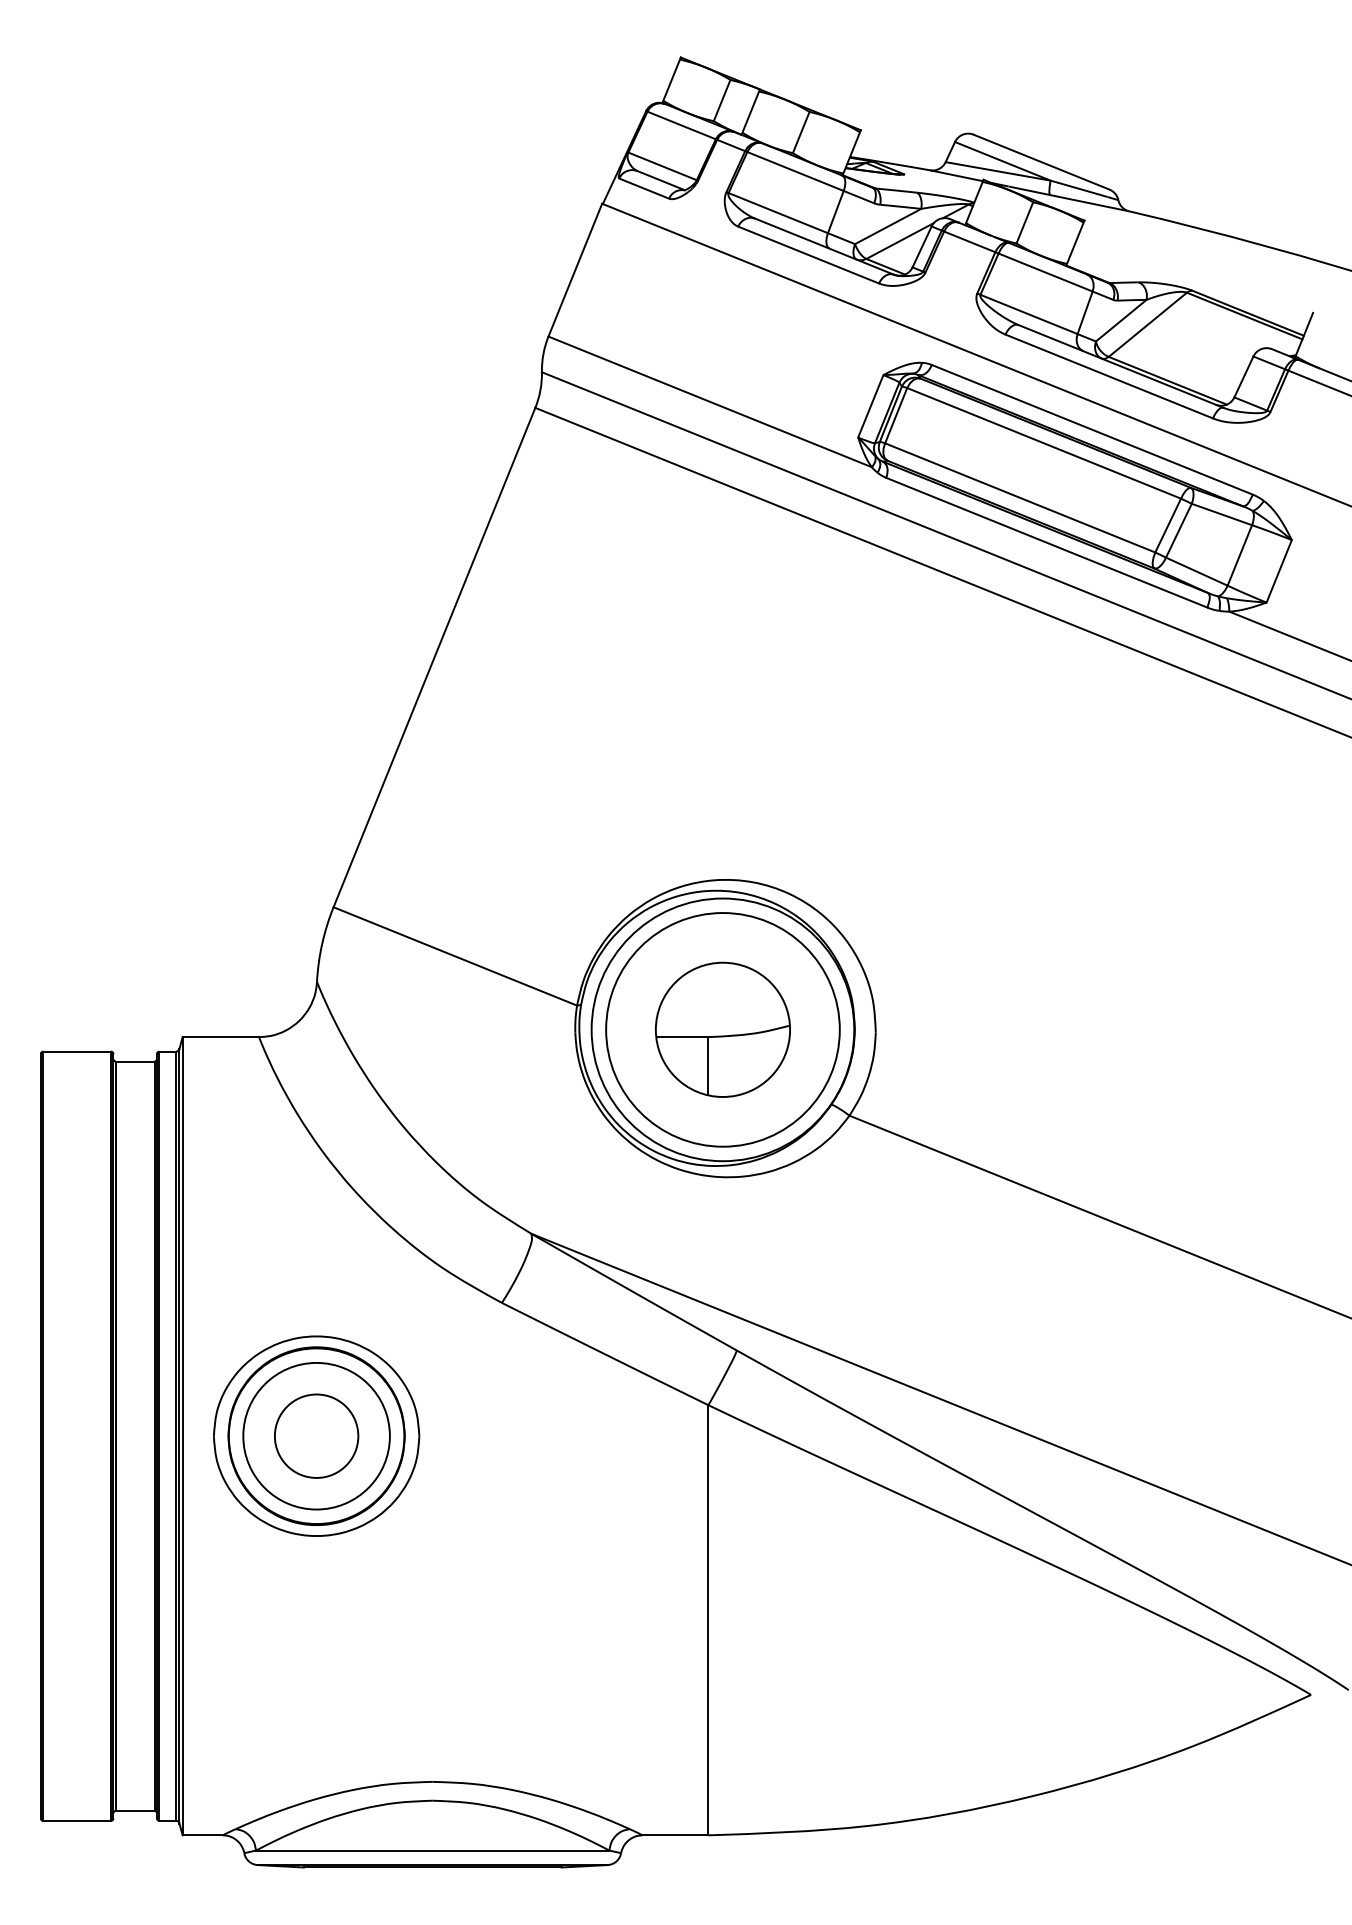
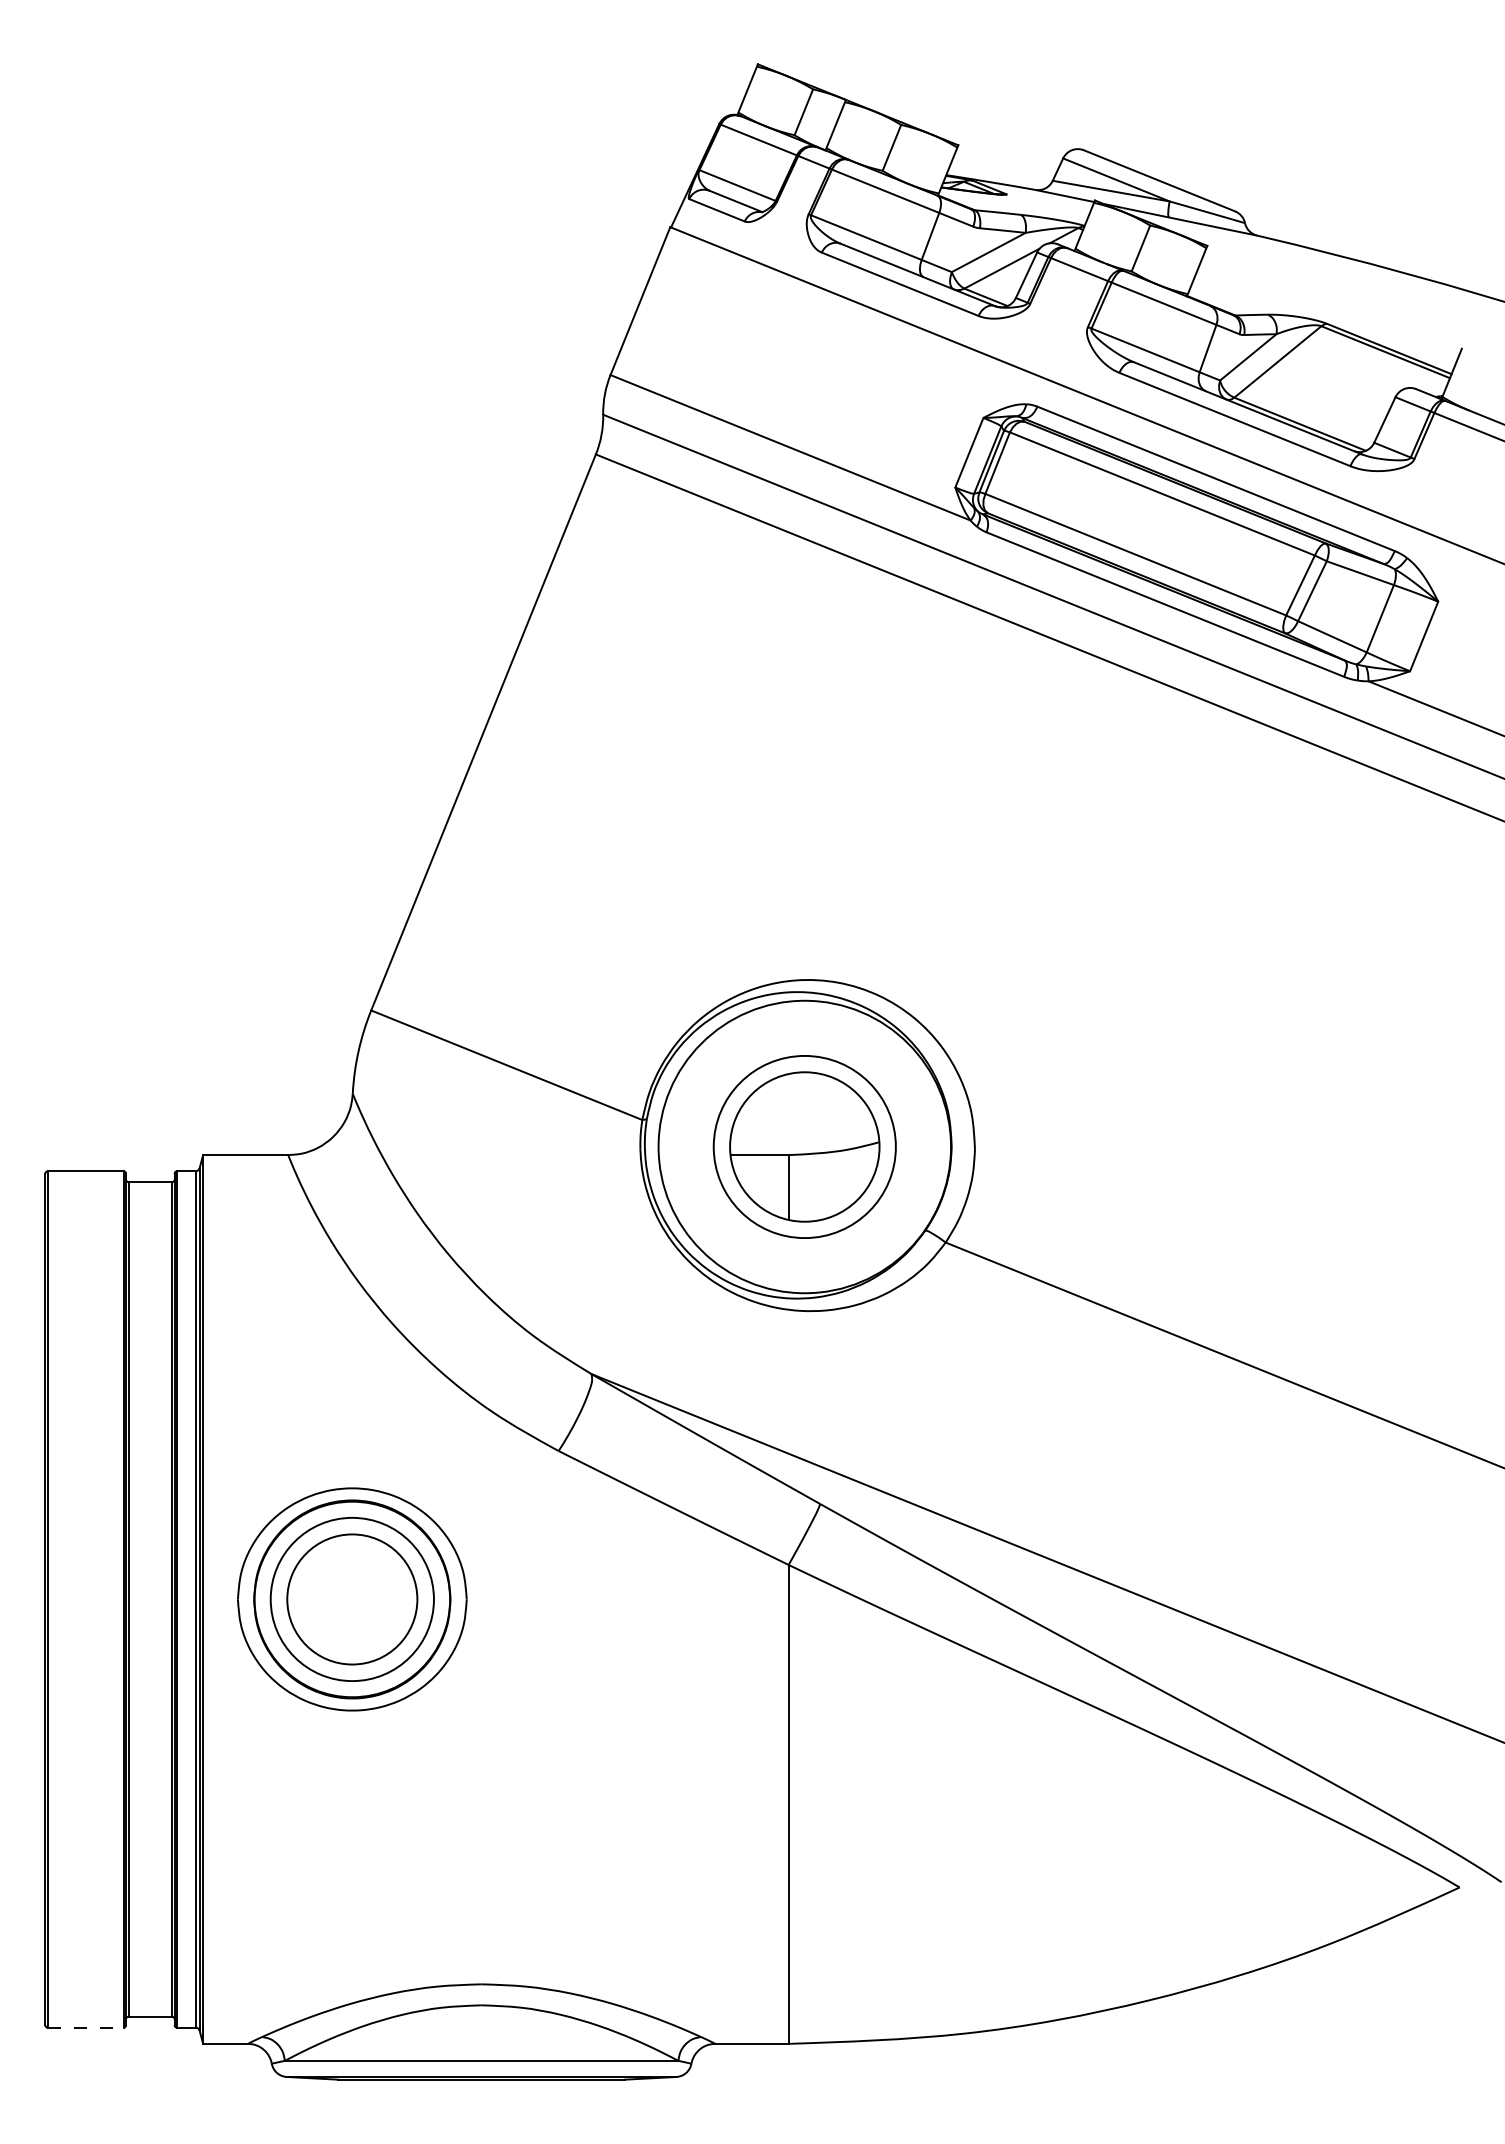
circle: (722, 1029) -> (804, 1146), size x0.7
circle: (315, 1436) -> (351, 1599), size x1.4
line: (76, 1820) -> (85, 2027), solid -> dashed

